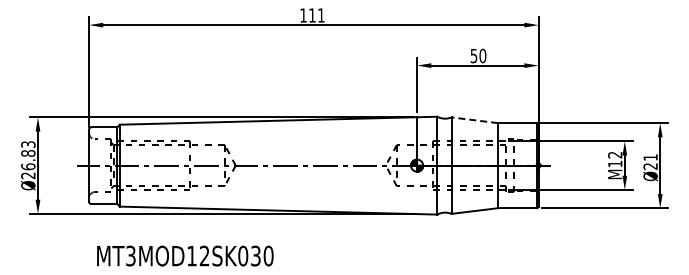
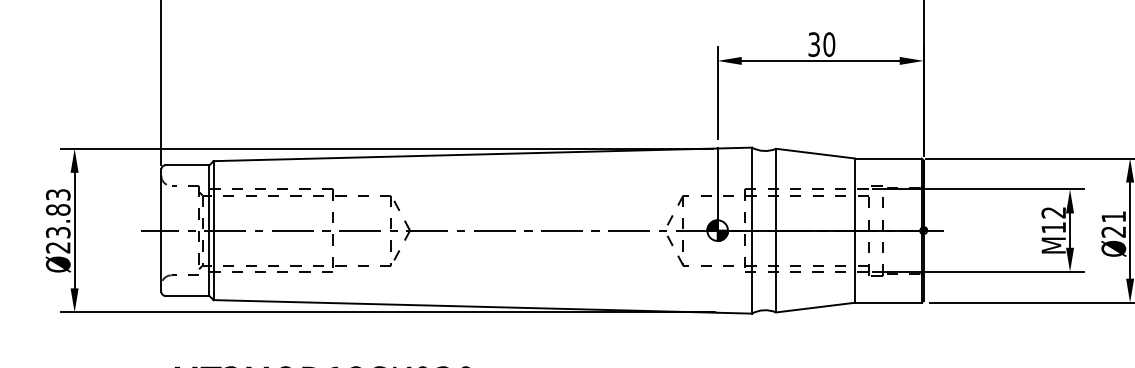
text: (474, 55) -> (815, 43), 50 -> 30
line: (474, 120) -> (815, 154), dashed -> solid
text: (28, 166) -> (58, 232), Ø26.83 -> Ø23.83

